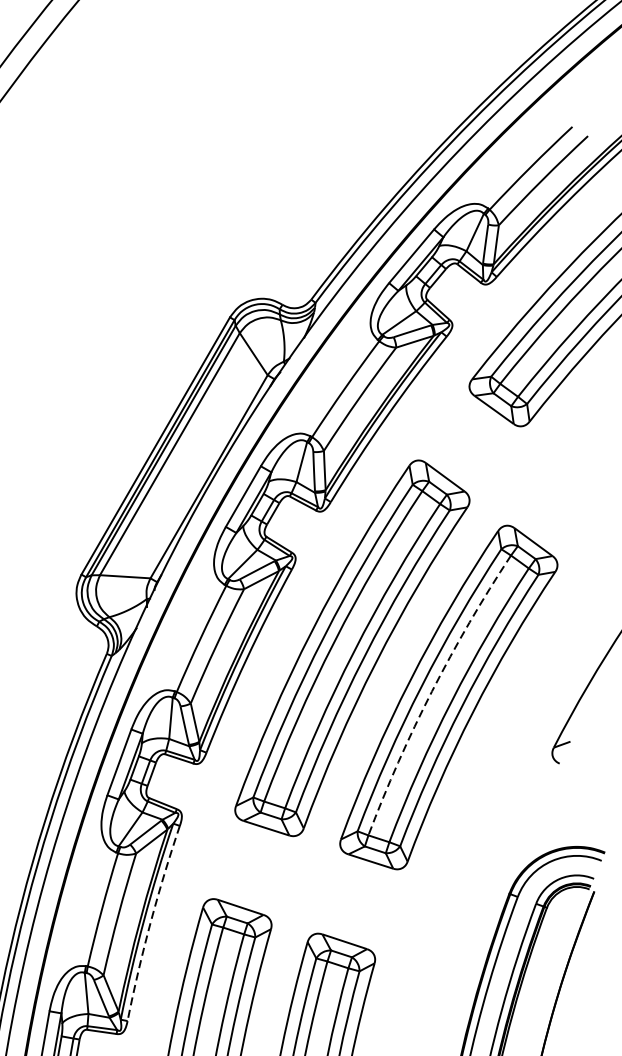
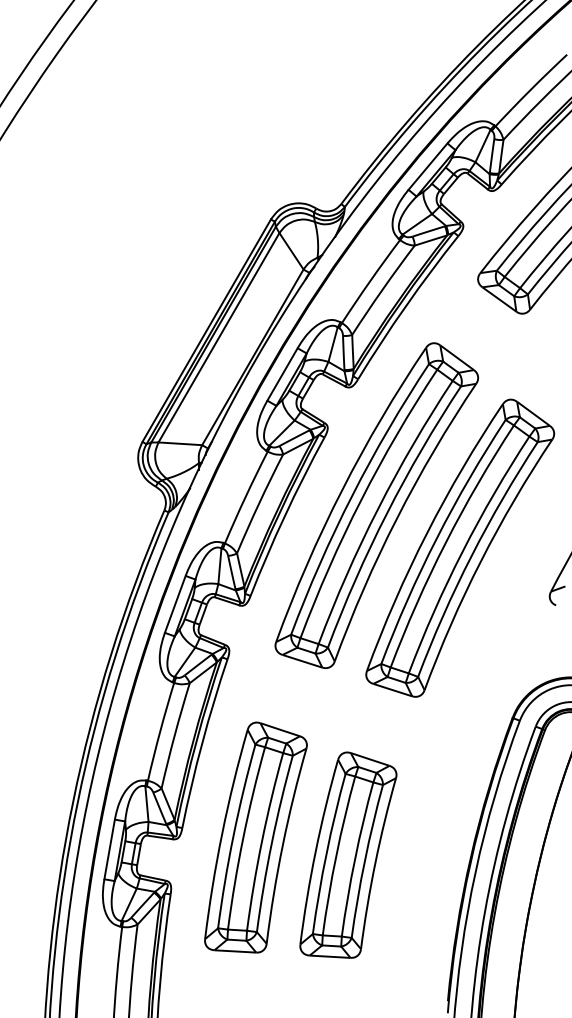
arc: (431, 692) -> (445, 543), dashed -> solid
arc: (150, 922) -> (202, 742), dashed -> solid

